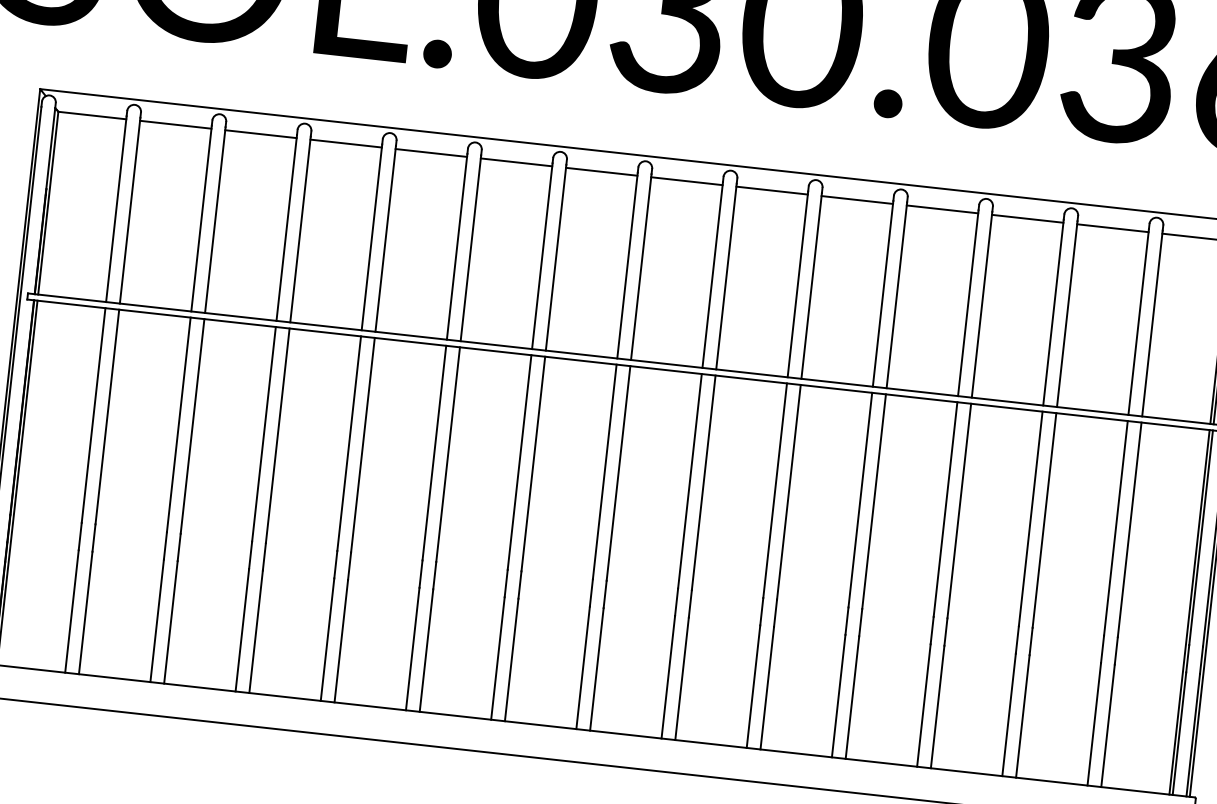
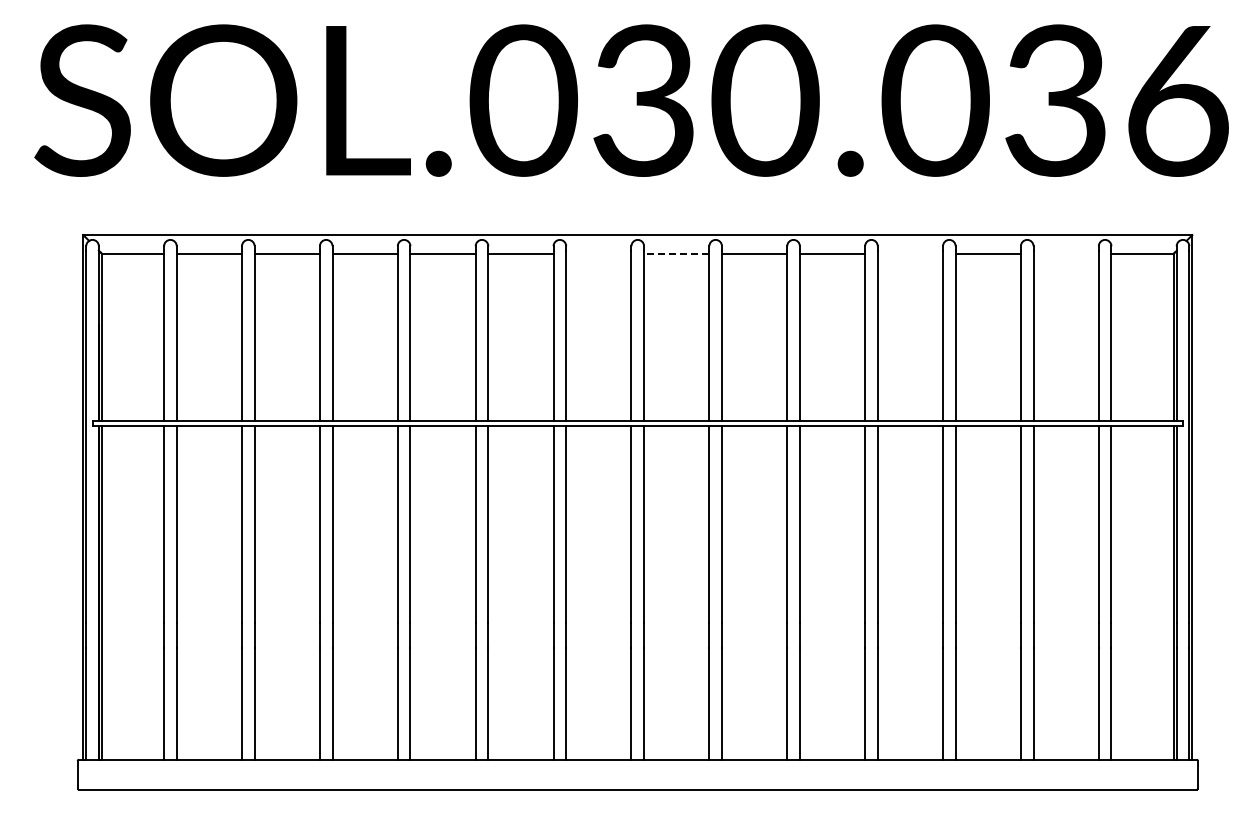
line: (601, 171) -> (598, 253), removed
line: (686, 180) -> (676, 253), solid -> dashed
line: (942, 209) -> (910, 253), removed
line: (1112, 227) -> (1065, 253), removed

